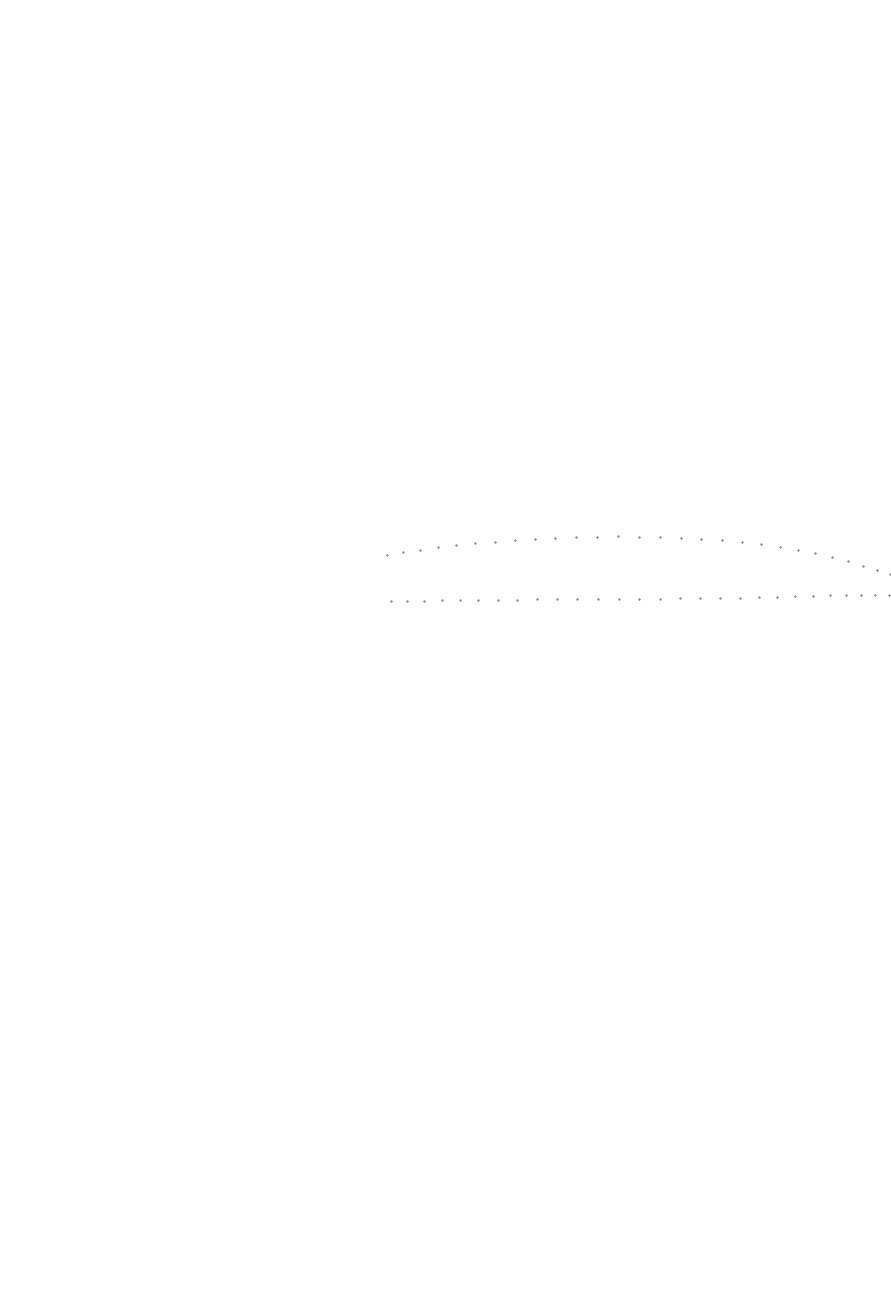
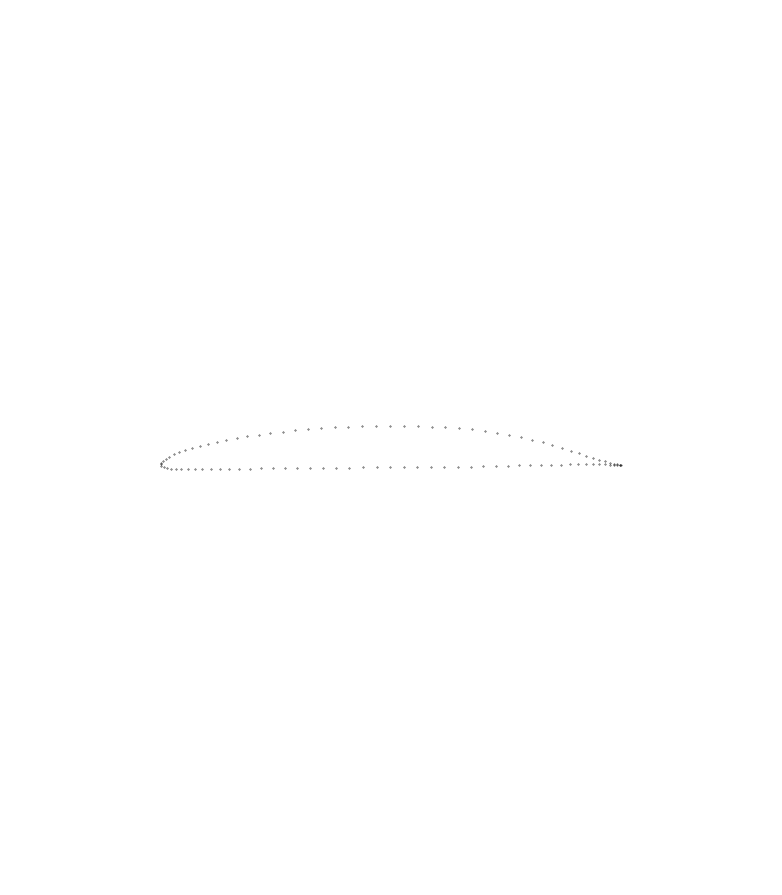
part: (325, 579) -> (195, 454), added

